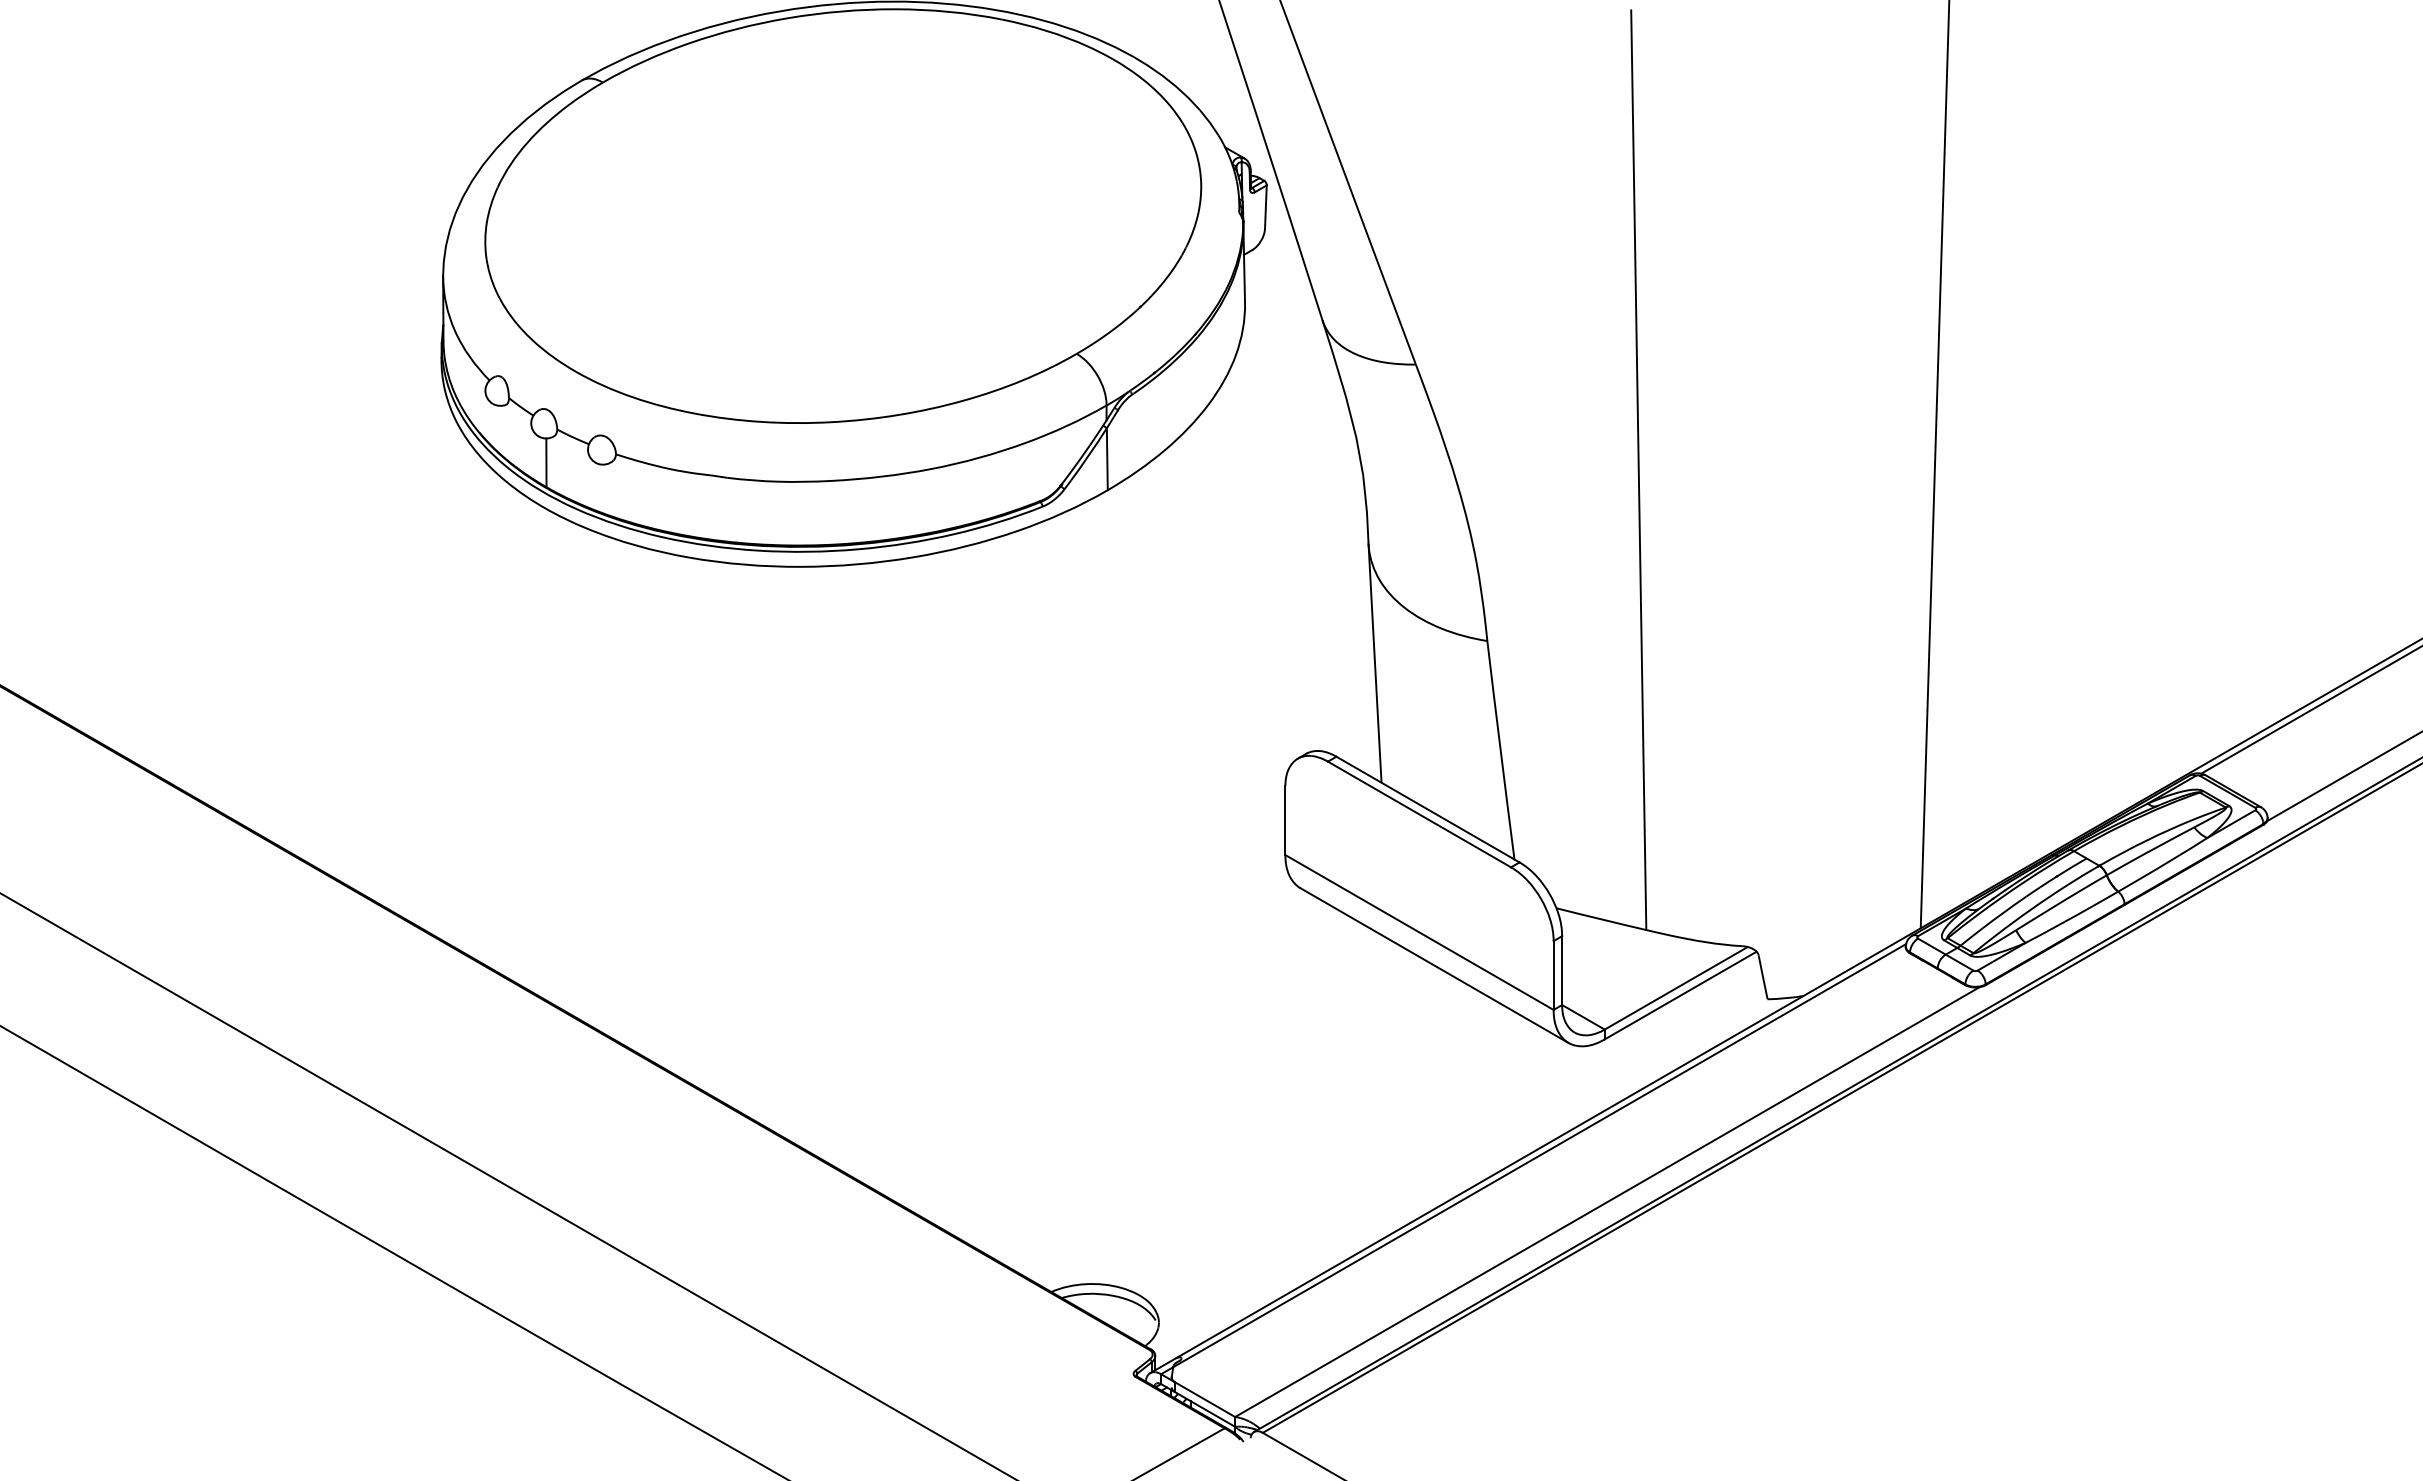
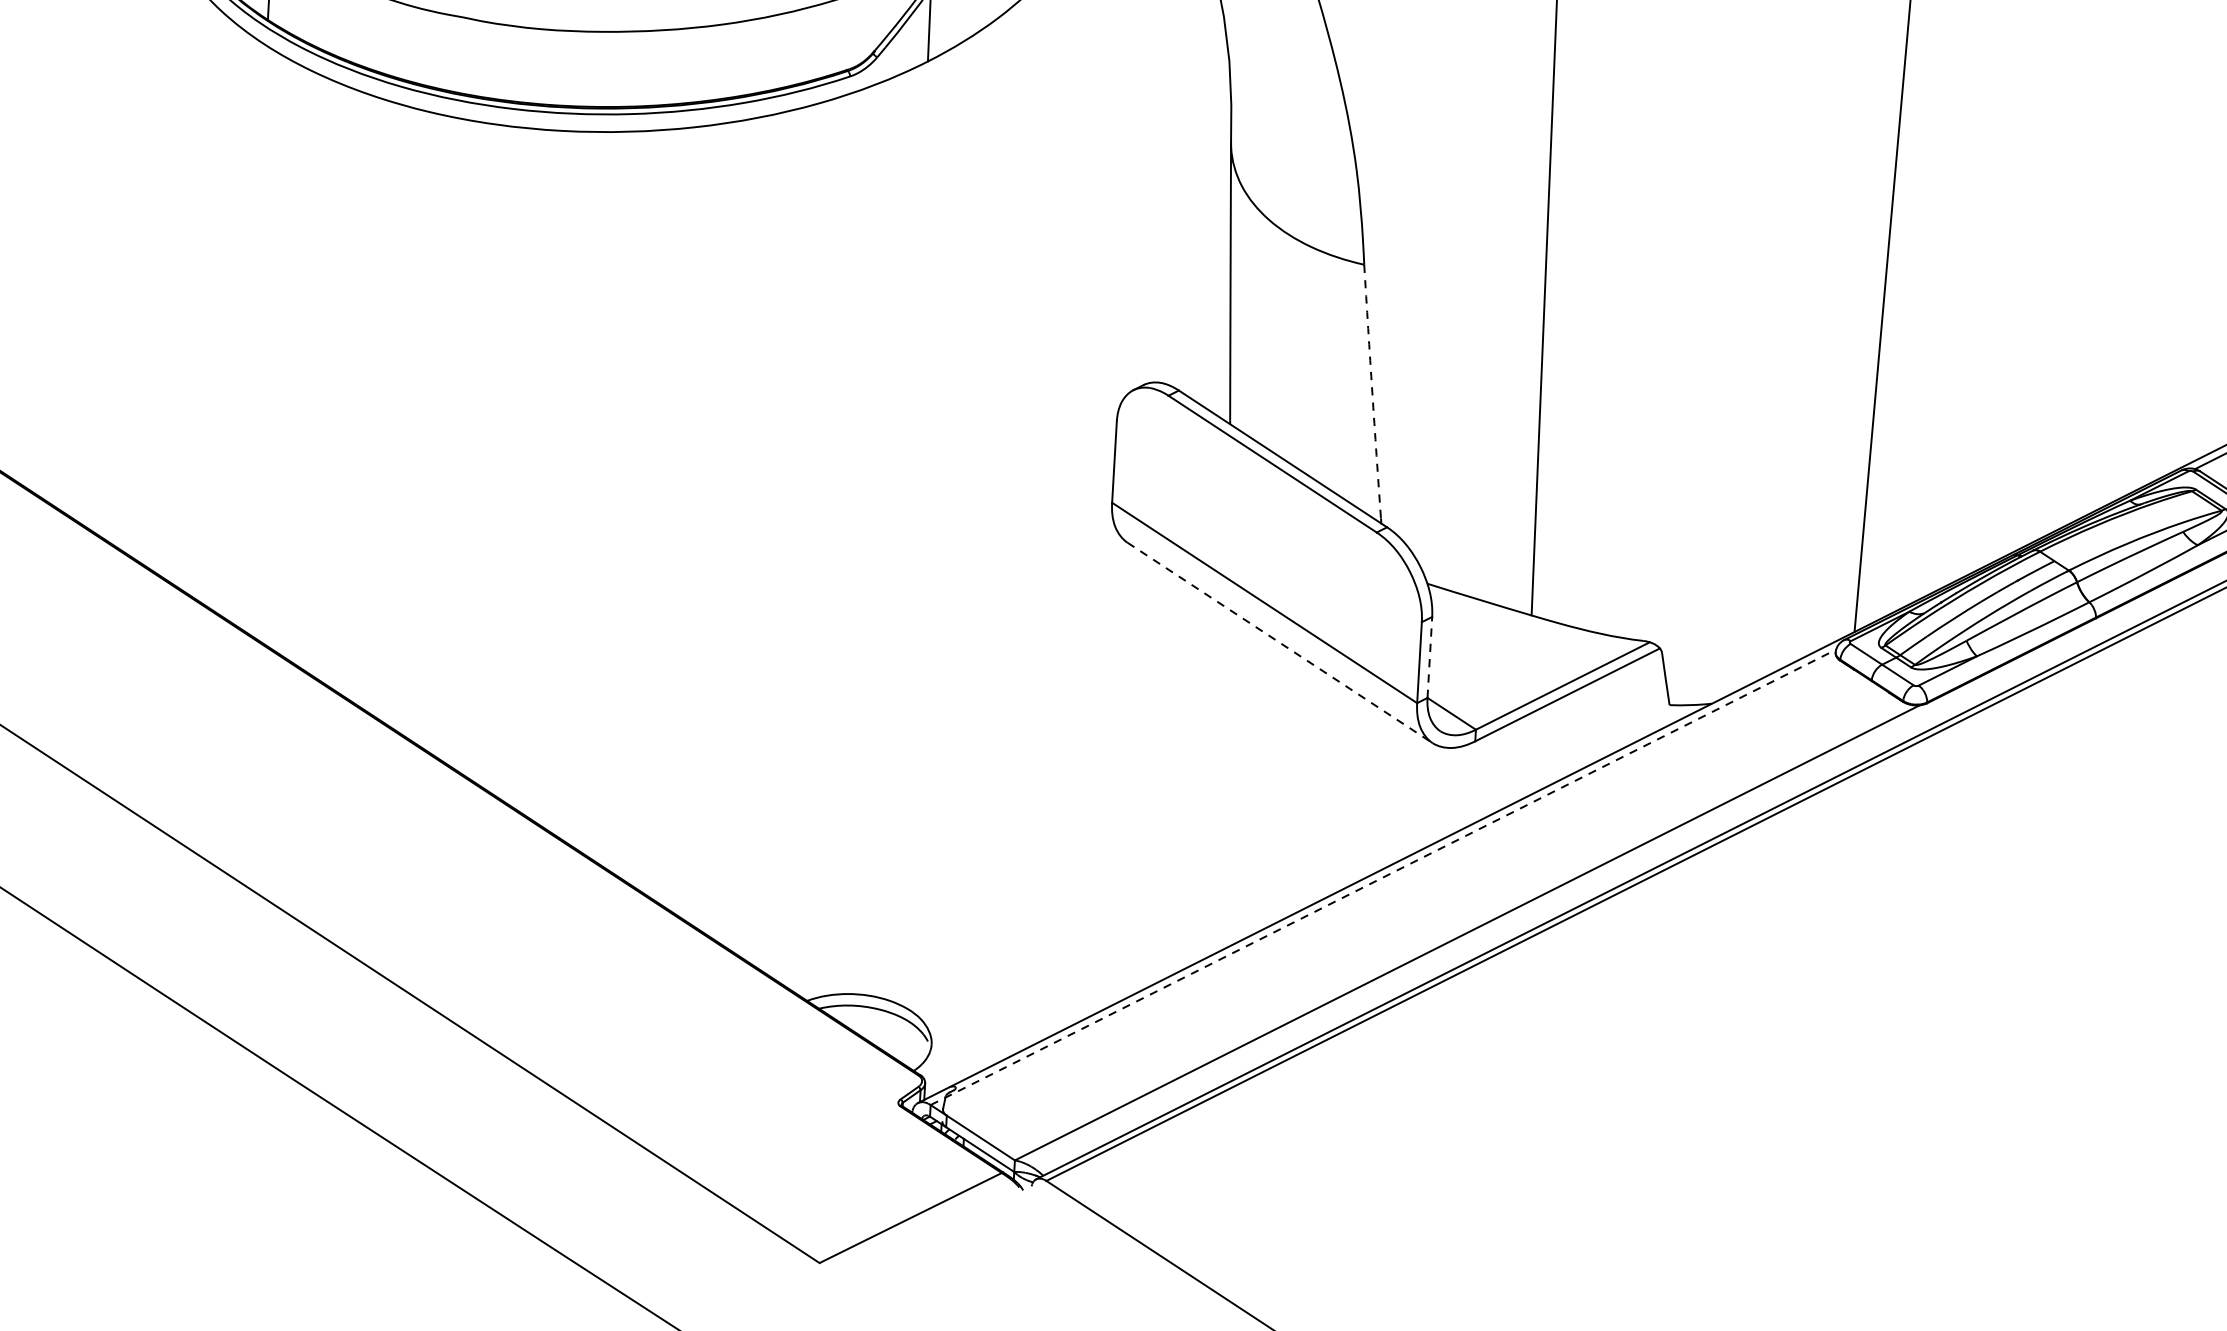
arc: (1500, 748) -> (1372, 392), solid -> dashed
line: (1434, 965) -> (1280, 642), solid -> dashed
line: (1562, 970) -> (1430, 657), solid -> dashed
line: (1534, 1158) -> (1384, 876), solid -> dashed

